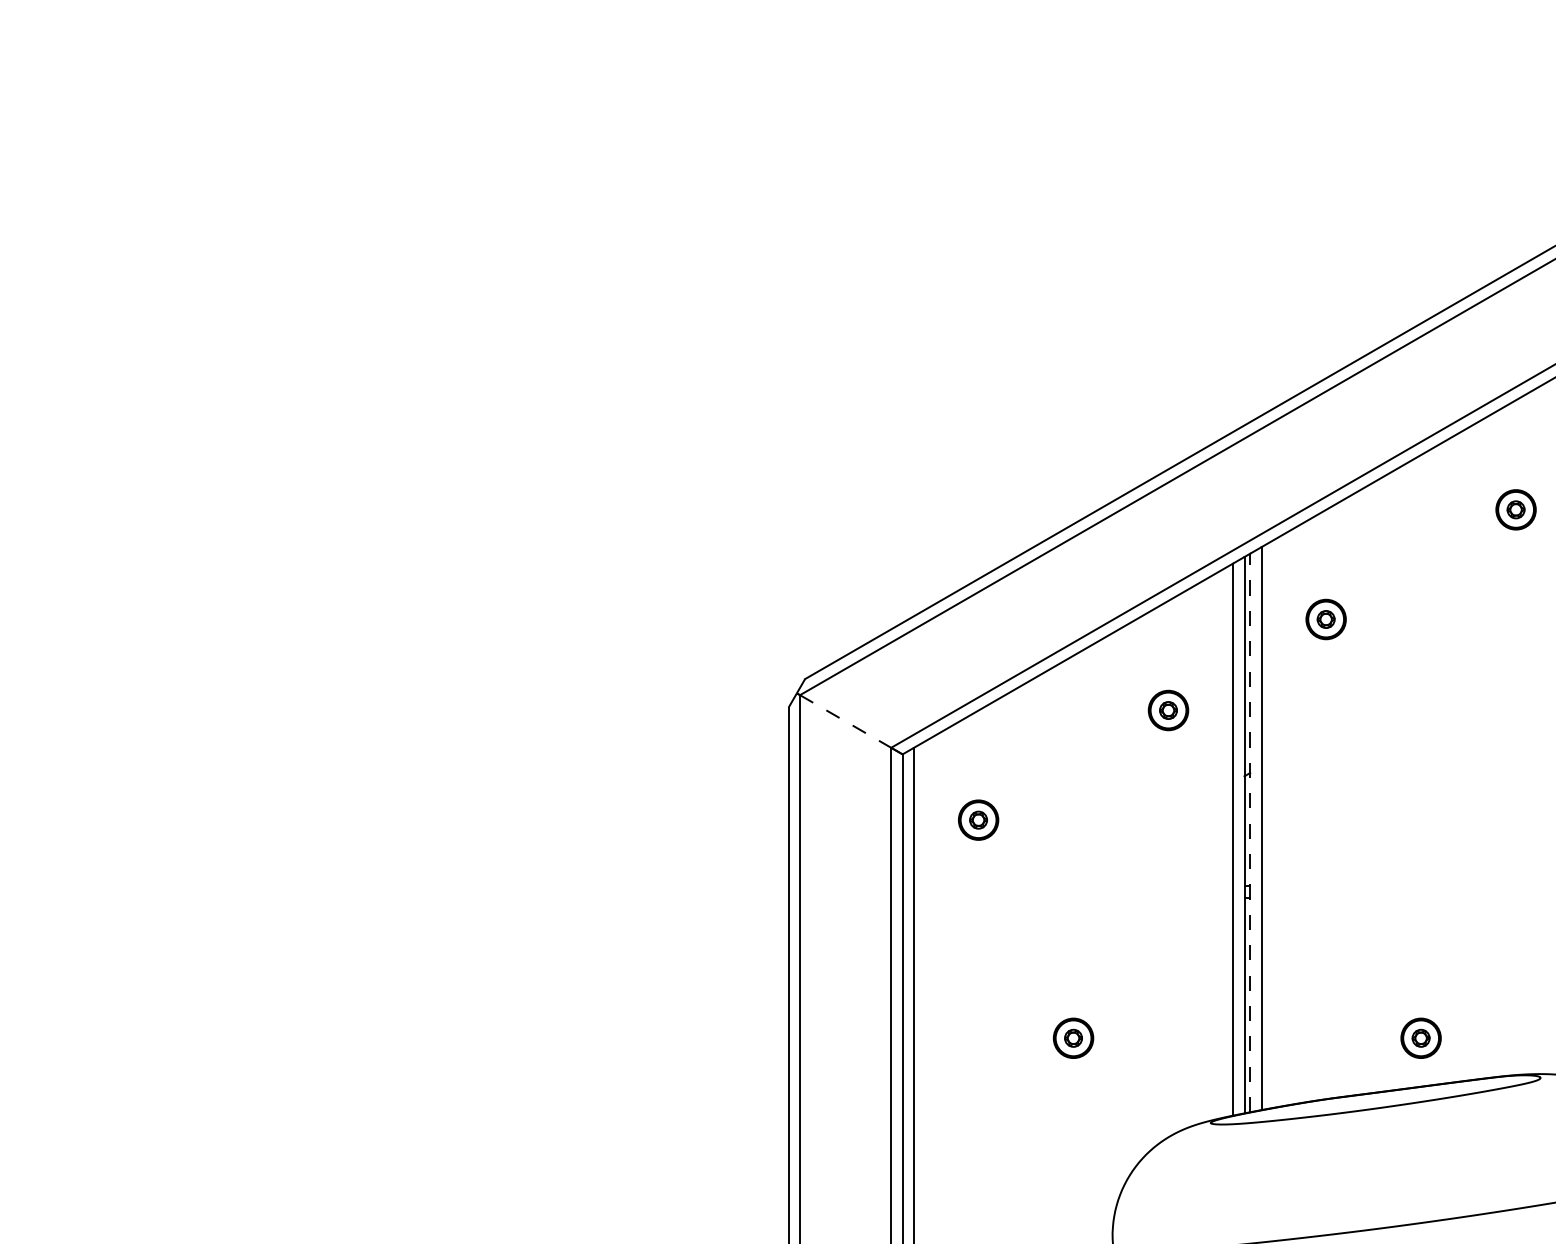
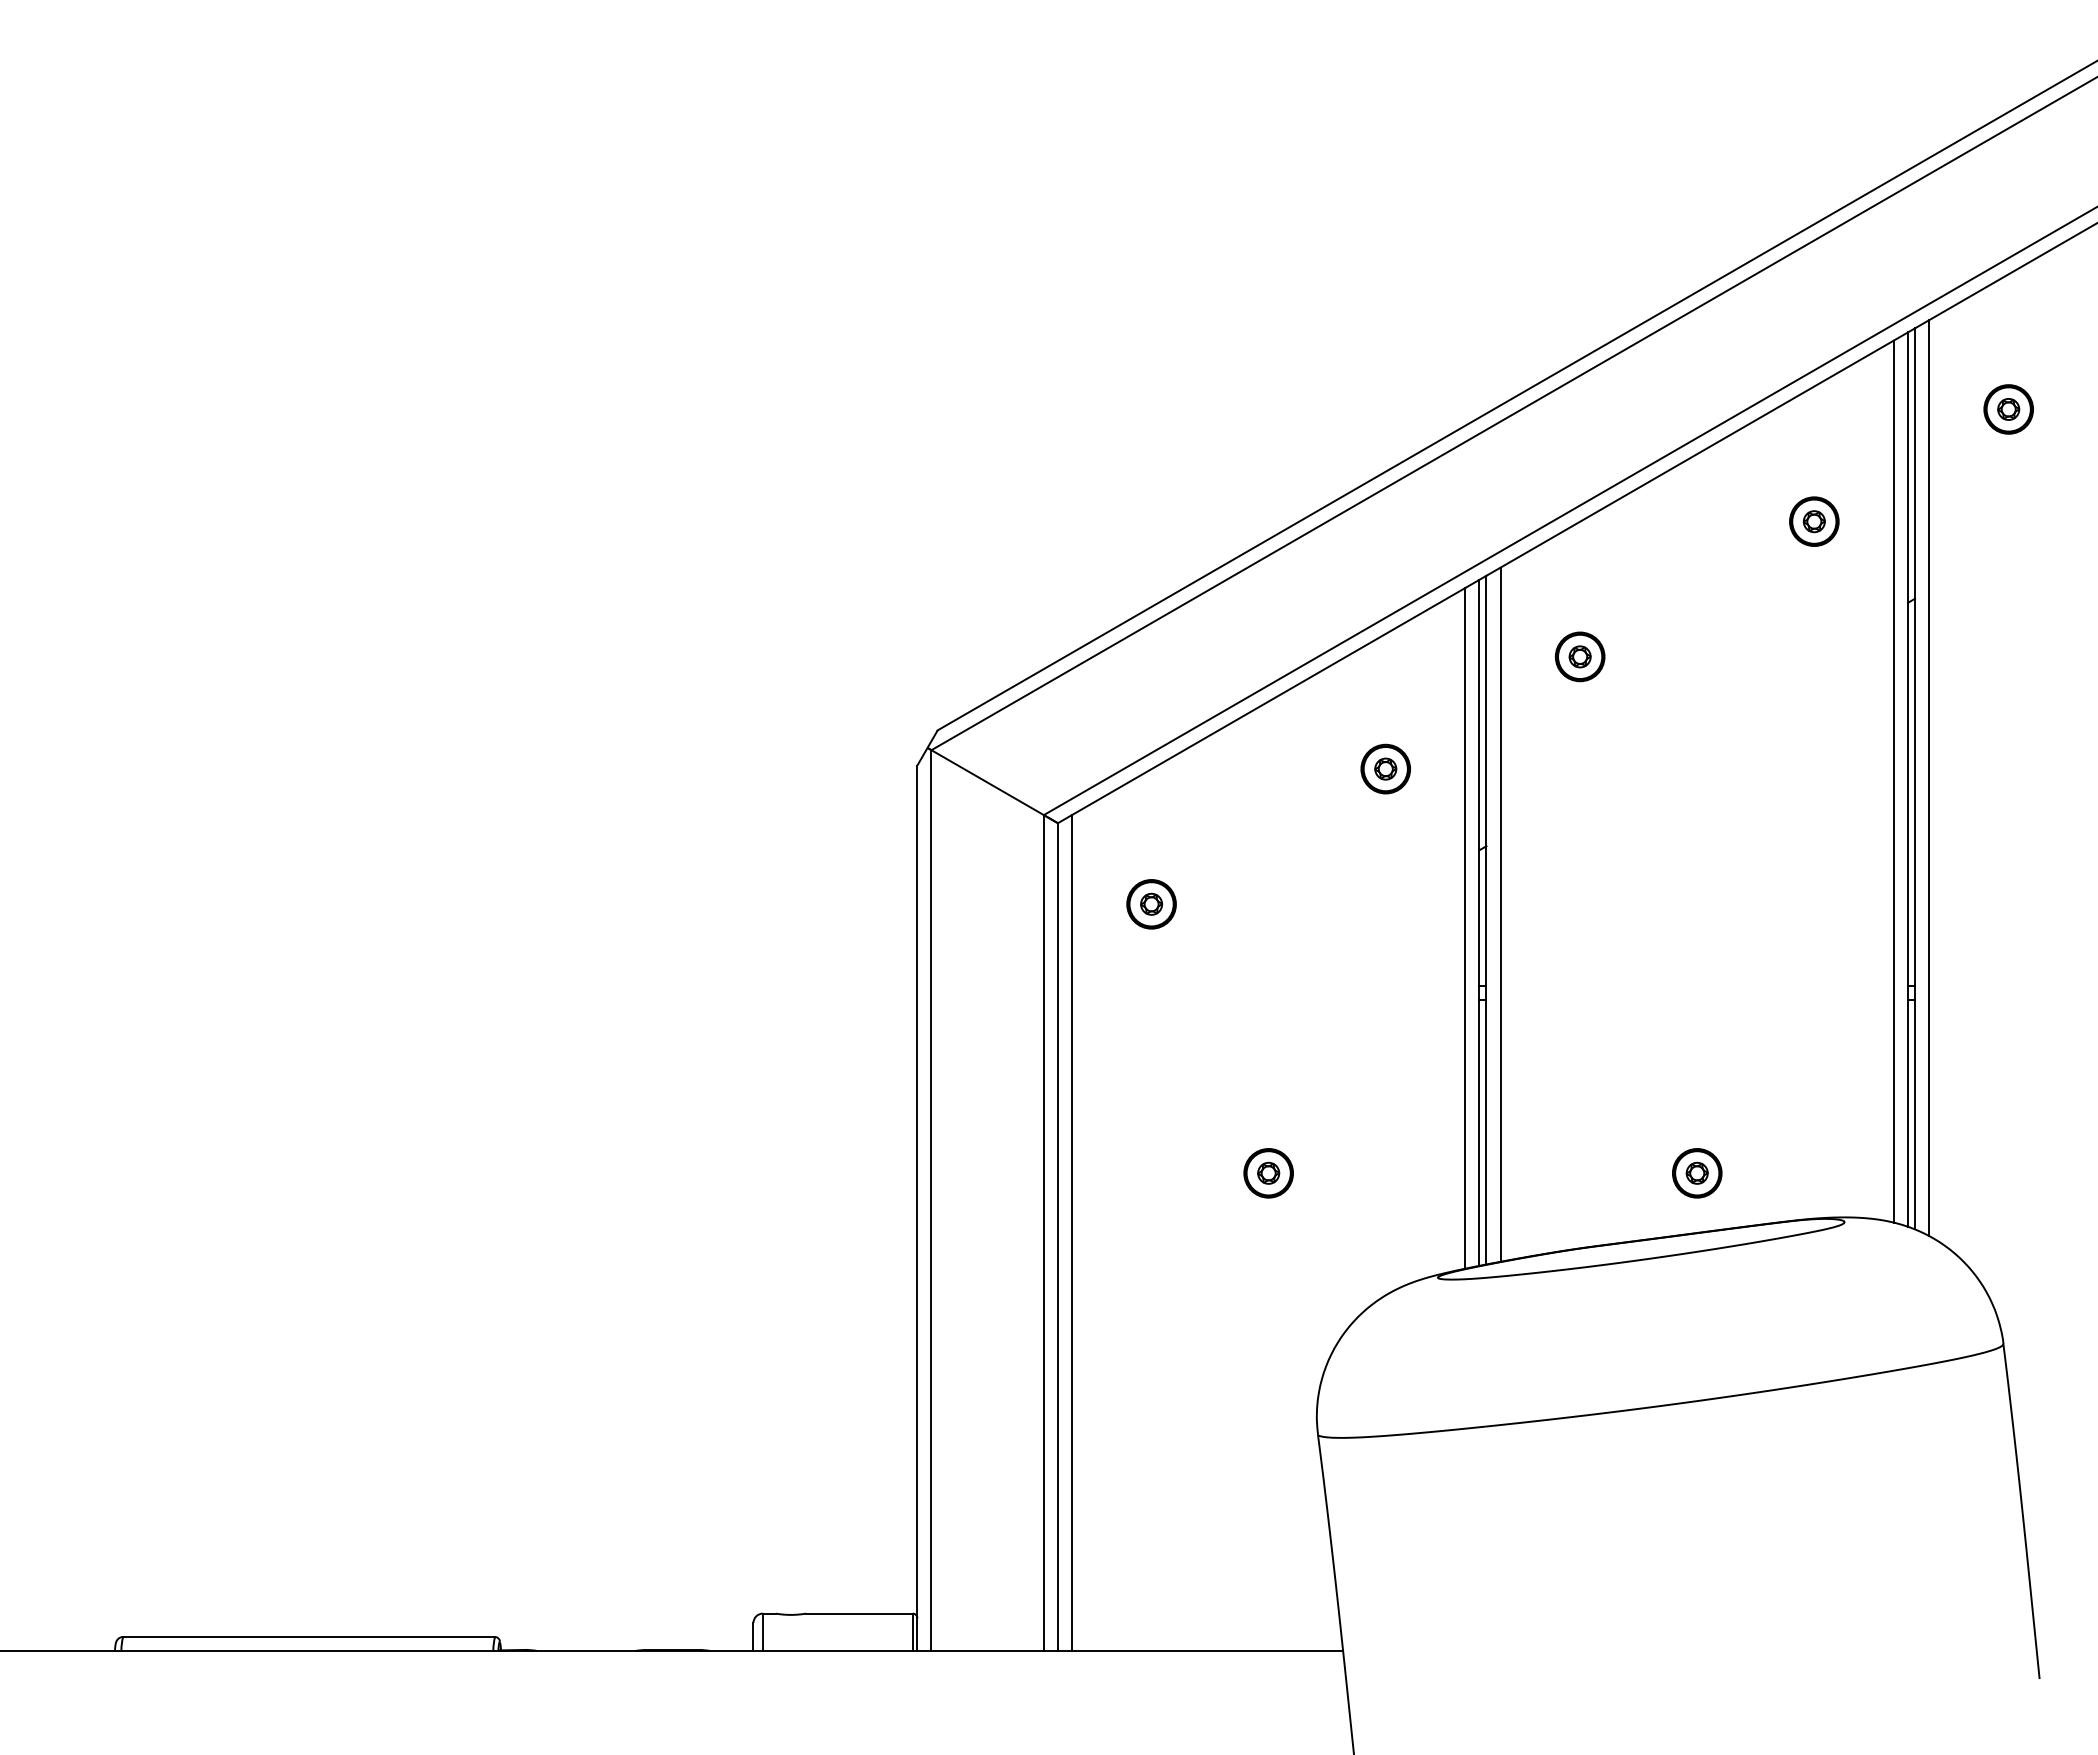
line: (845, 721) -> (987, 782), dashed -> solid
line: (1250, 832) -> (1486, 919), dashed -> solid

